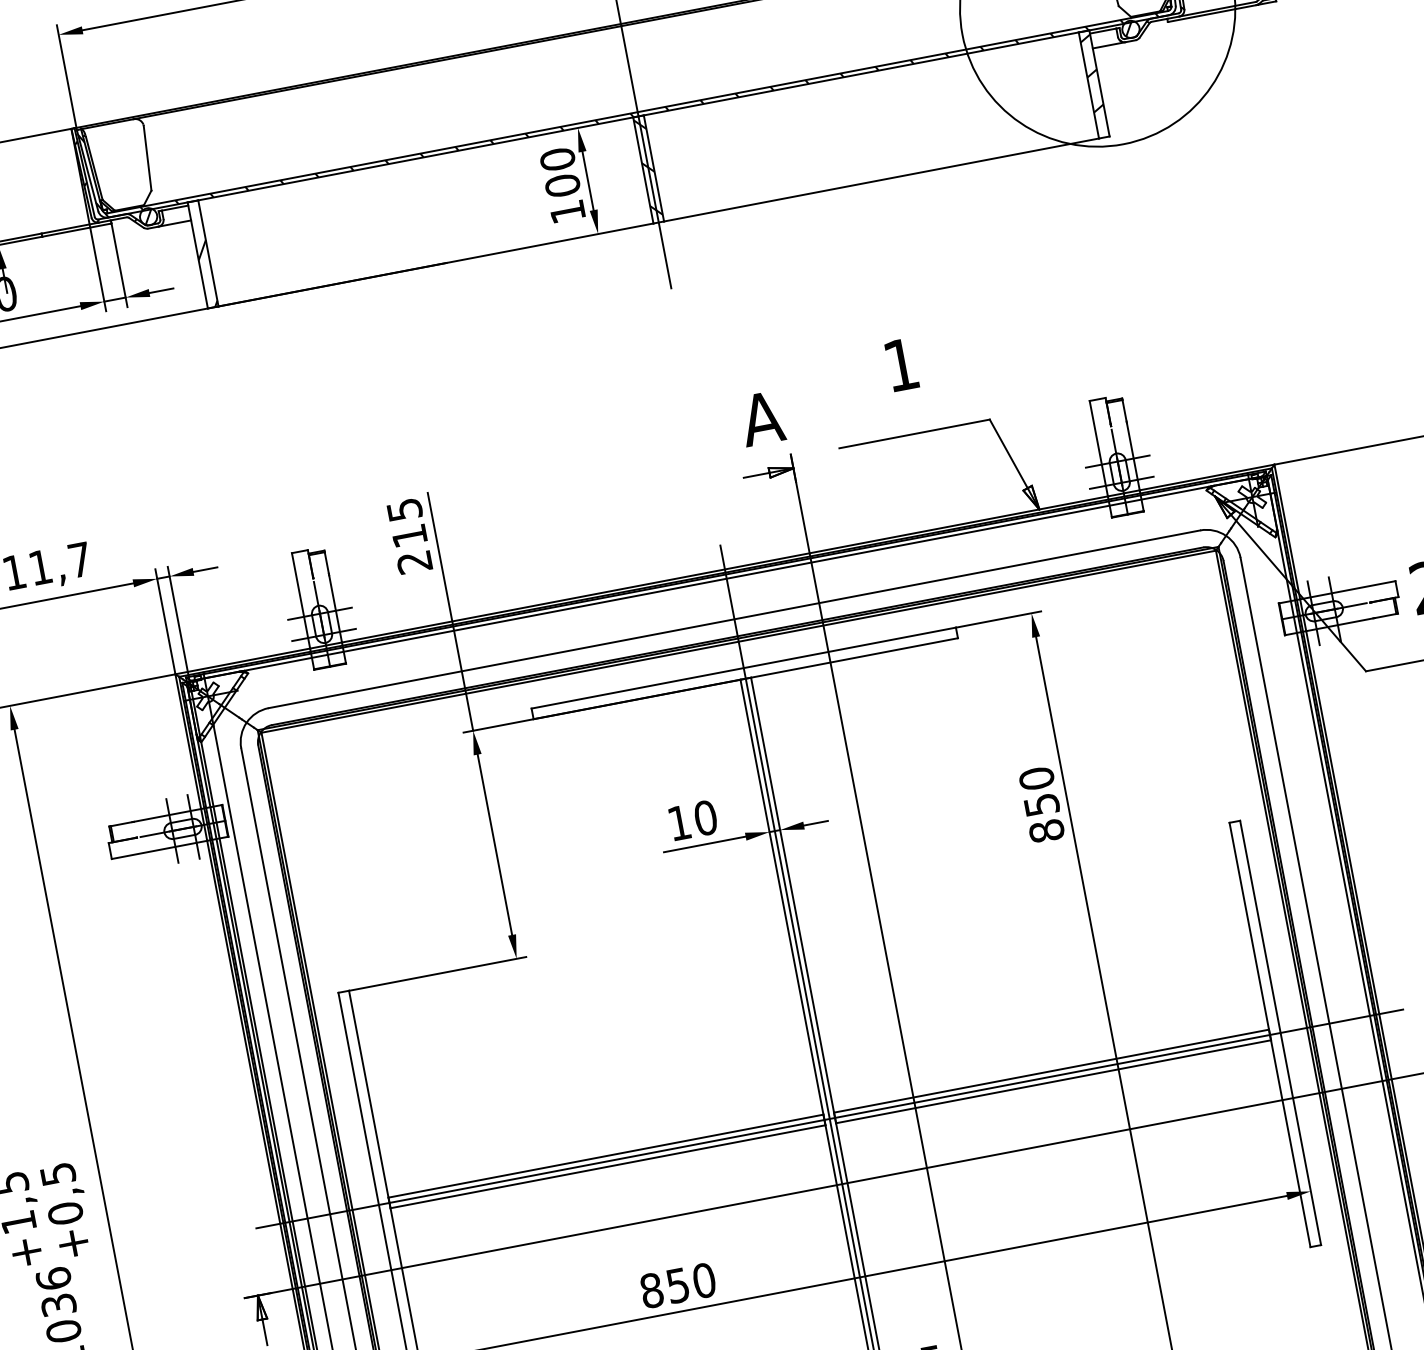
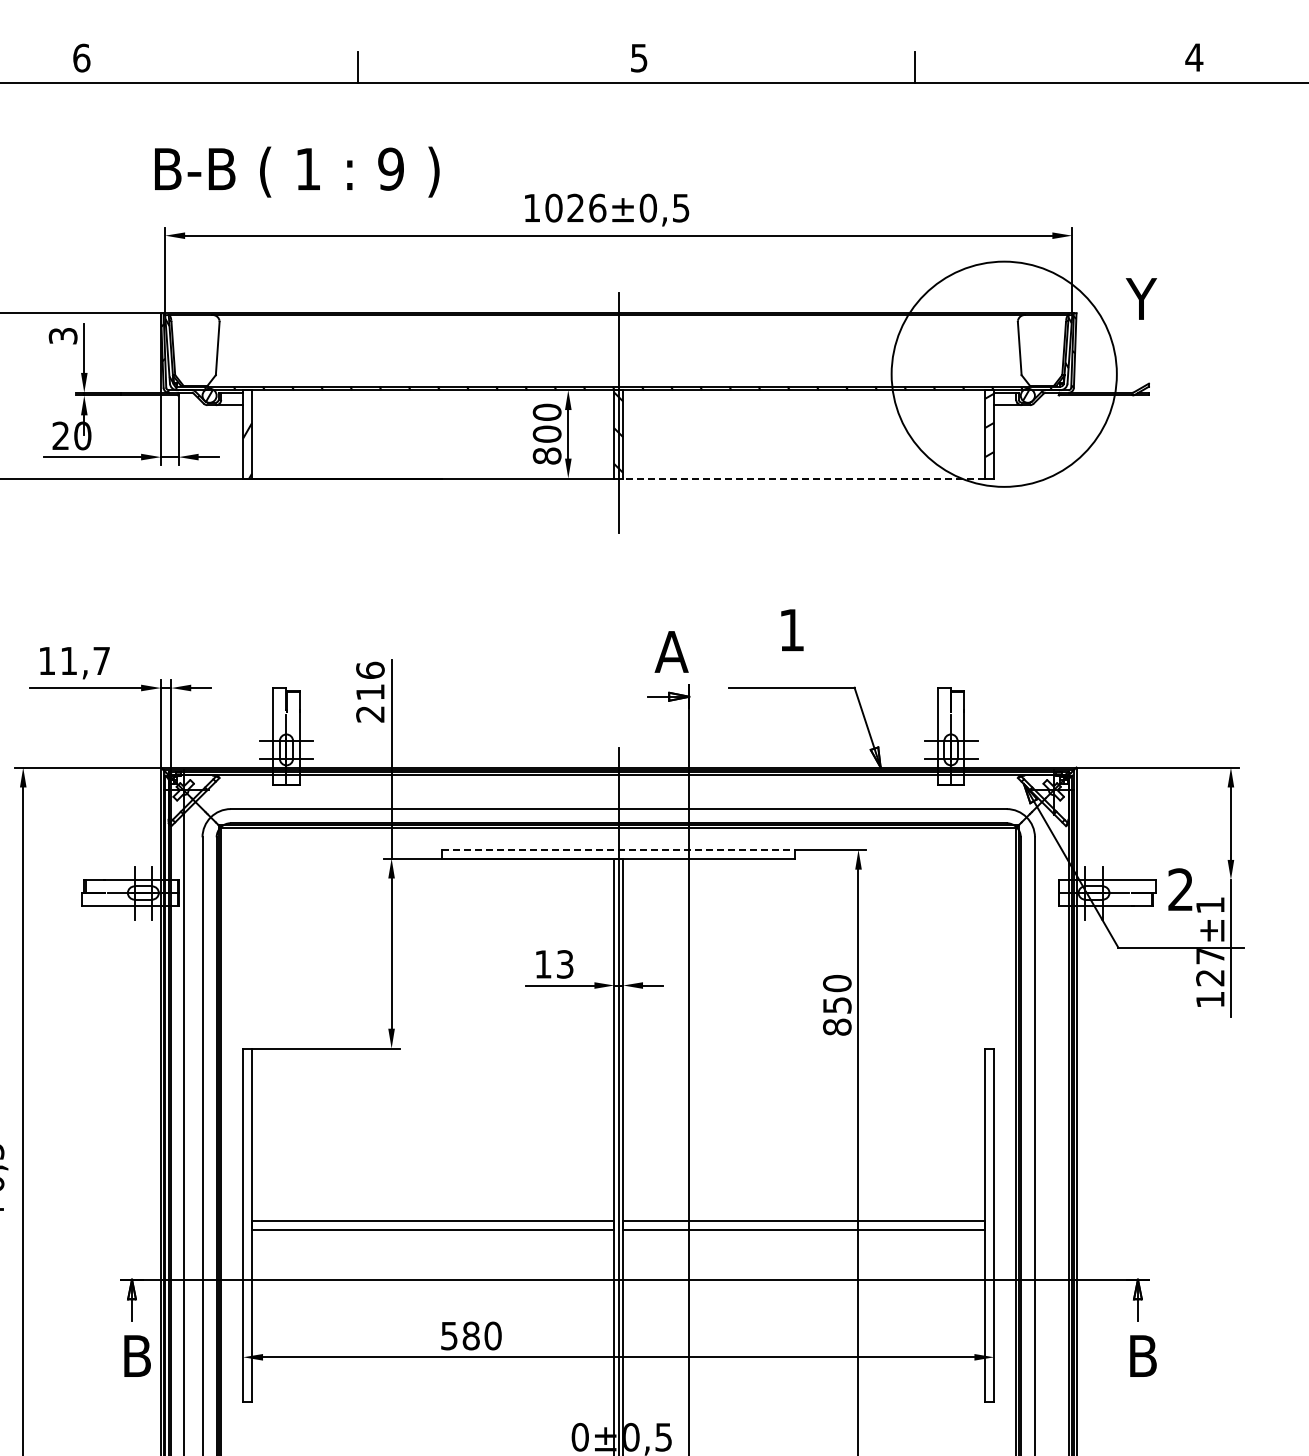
line: (880, 180) -> (803, 478), solid -> dashed
text: (566, 211) -> (546, 455), 100 -> 800
text: (404, 508) -> (370, 669), 215 -> 216
line: (743, 667) -> (618, 849), solid -> dashed
text: (704, 818) -> (564, 964), 10 -> 13
line: (829, 1119) -> (618, 1225), removed
text: (665, 1287) -> (460, 1335), 850 -> 580

